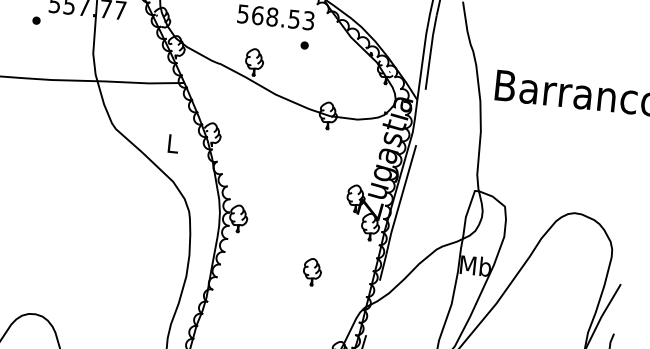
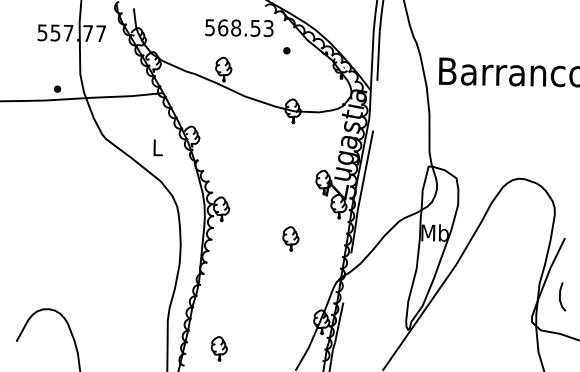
part: (36, 19) -> (57, 88), moved
part: (304, 45) -> (286, 50), moved
part: (311, 271) -> (290, 238), moved

